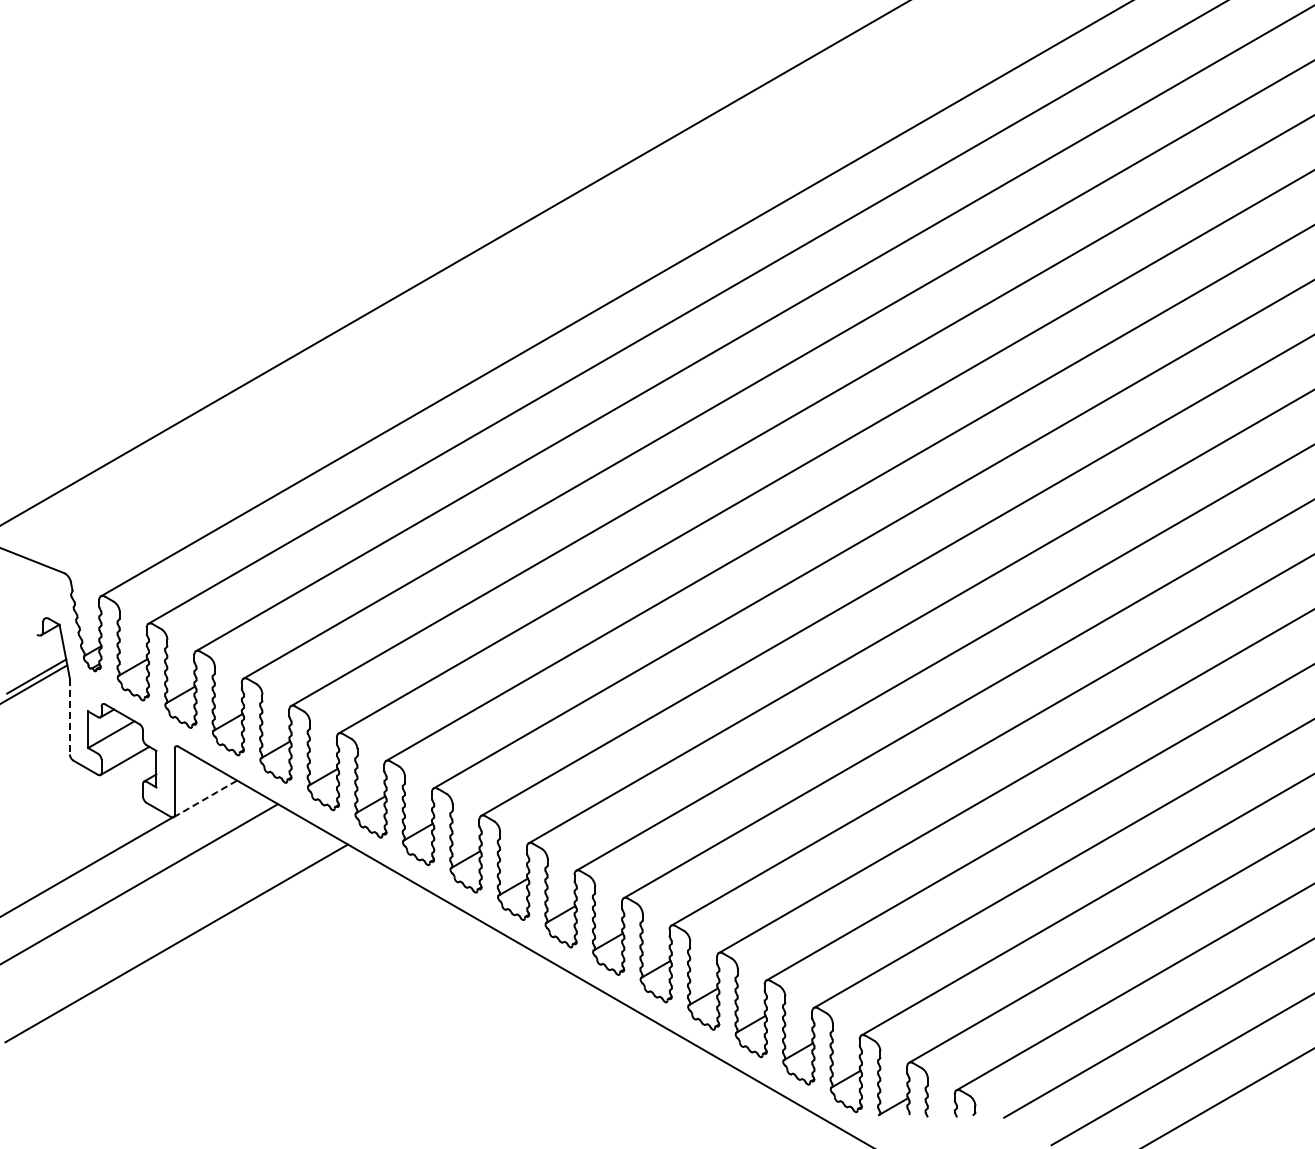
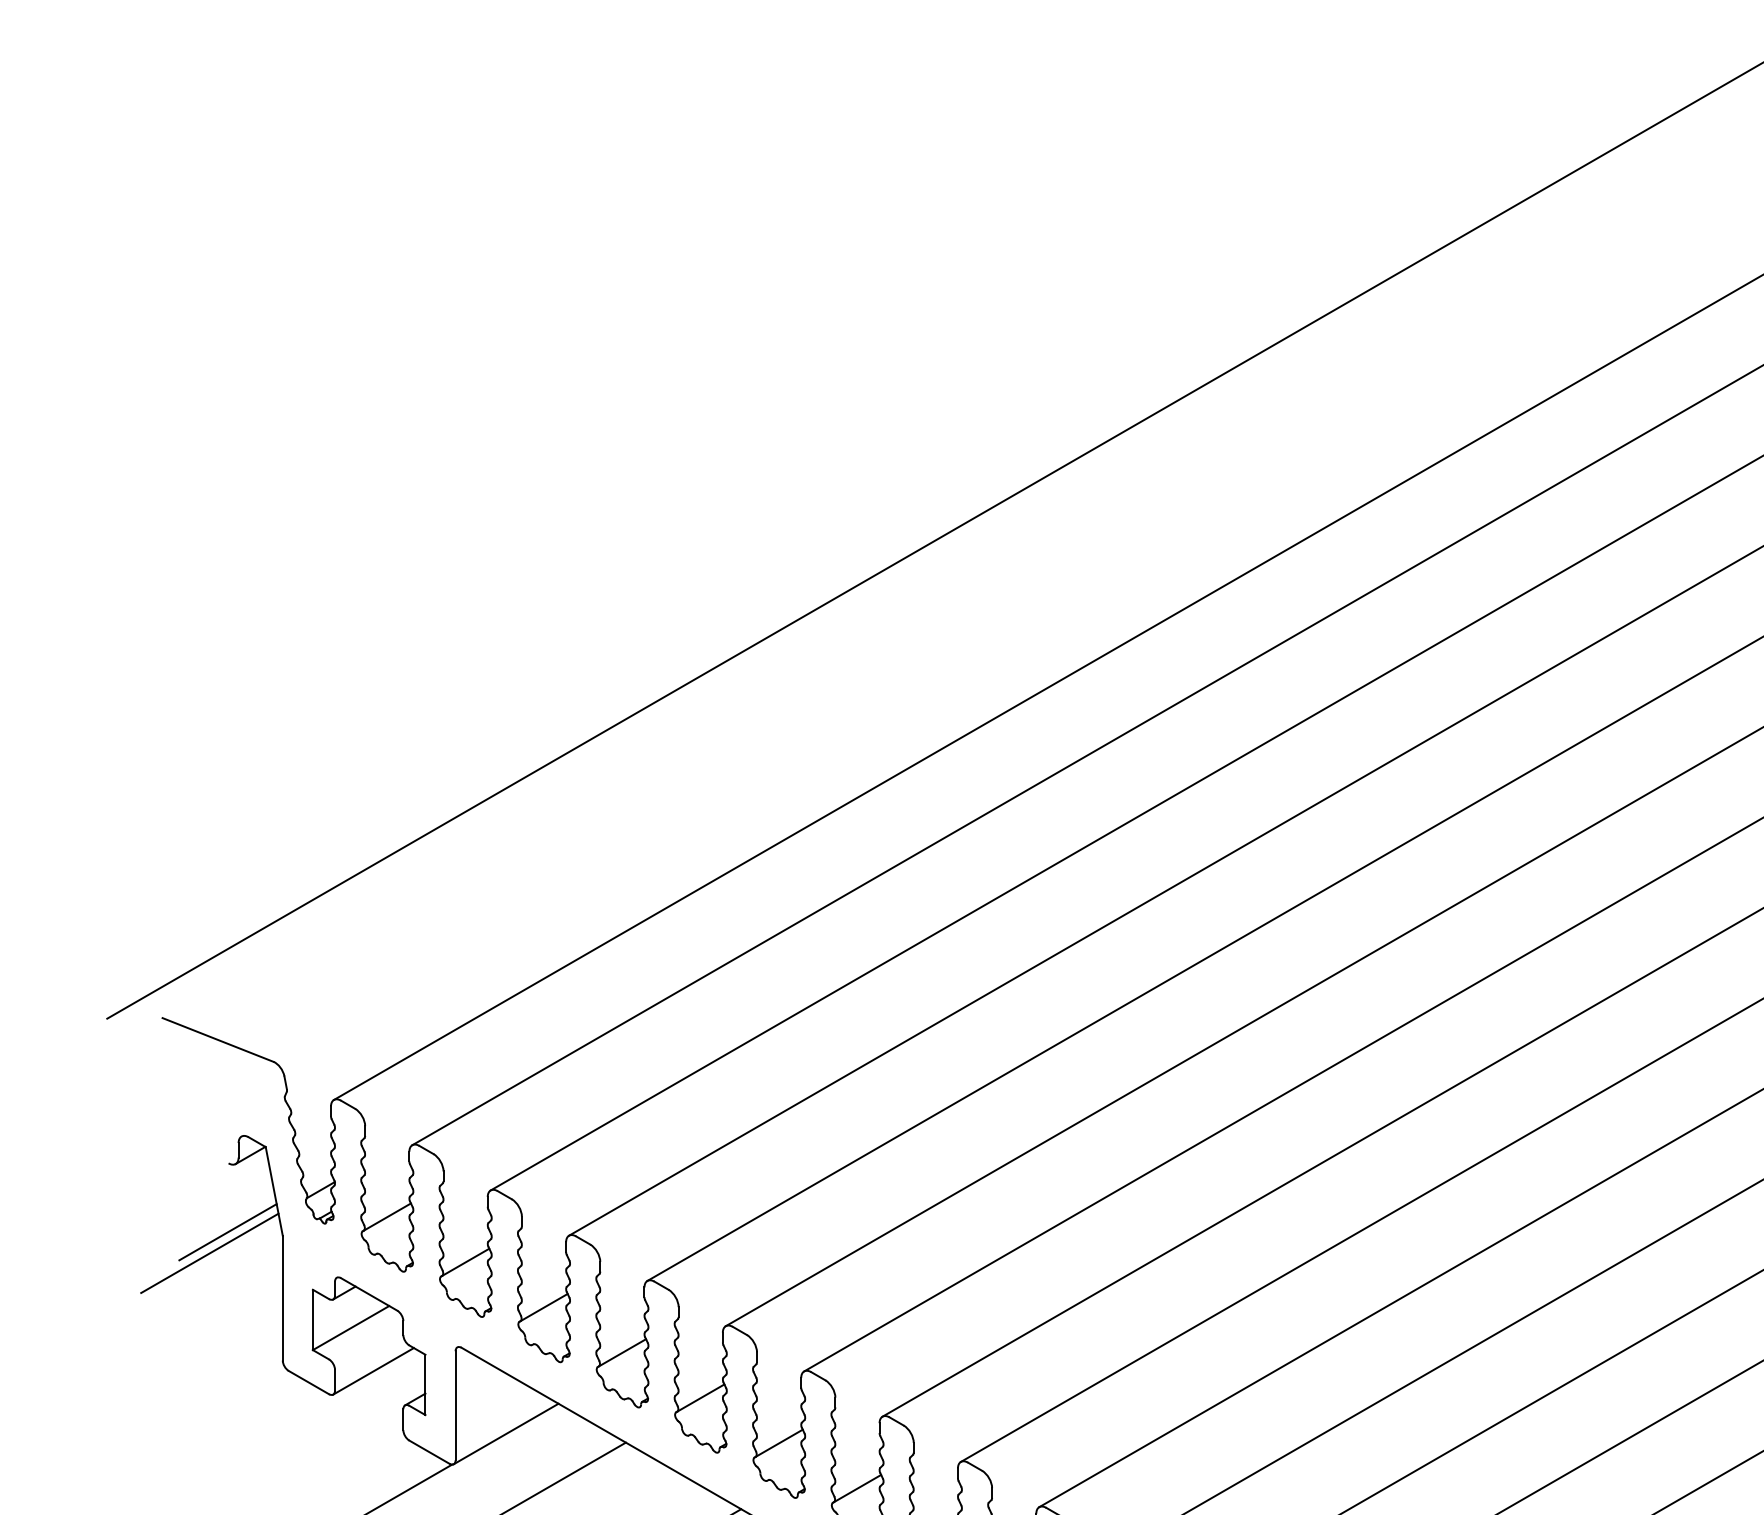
line: (69, 716) -> (282, 1298), dashed -> solid
line: (205, 798) -> (506, 1433), dashed -> solid

